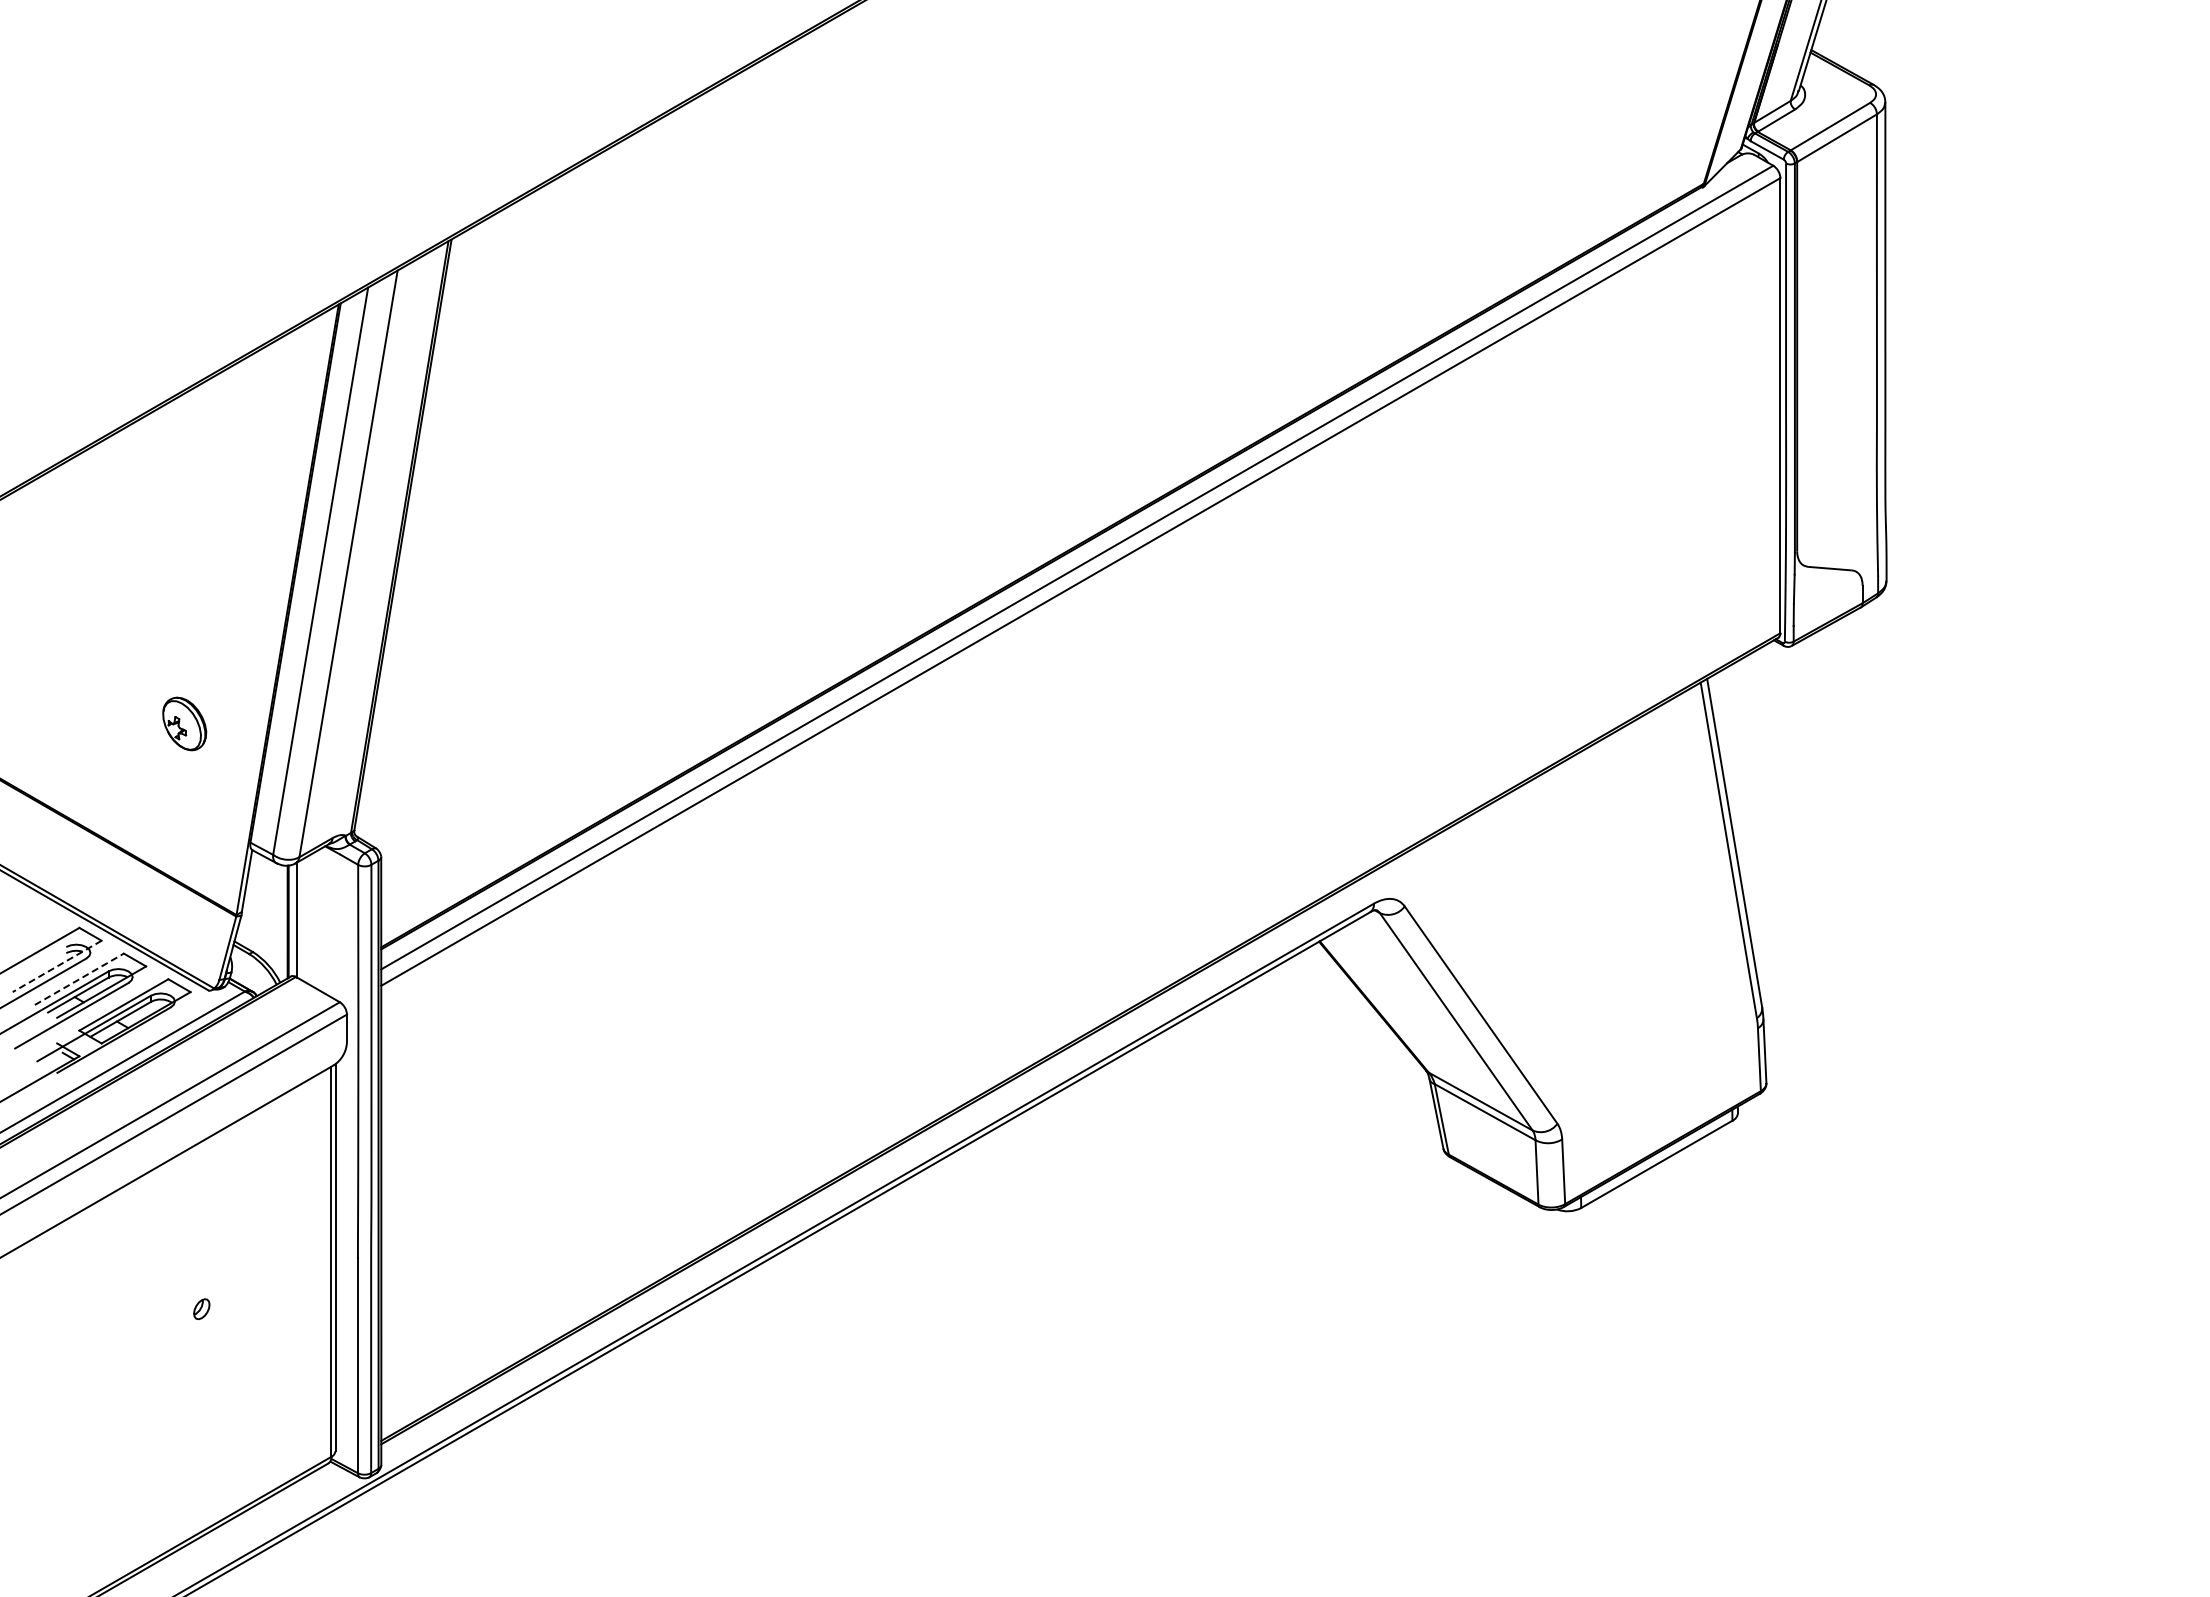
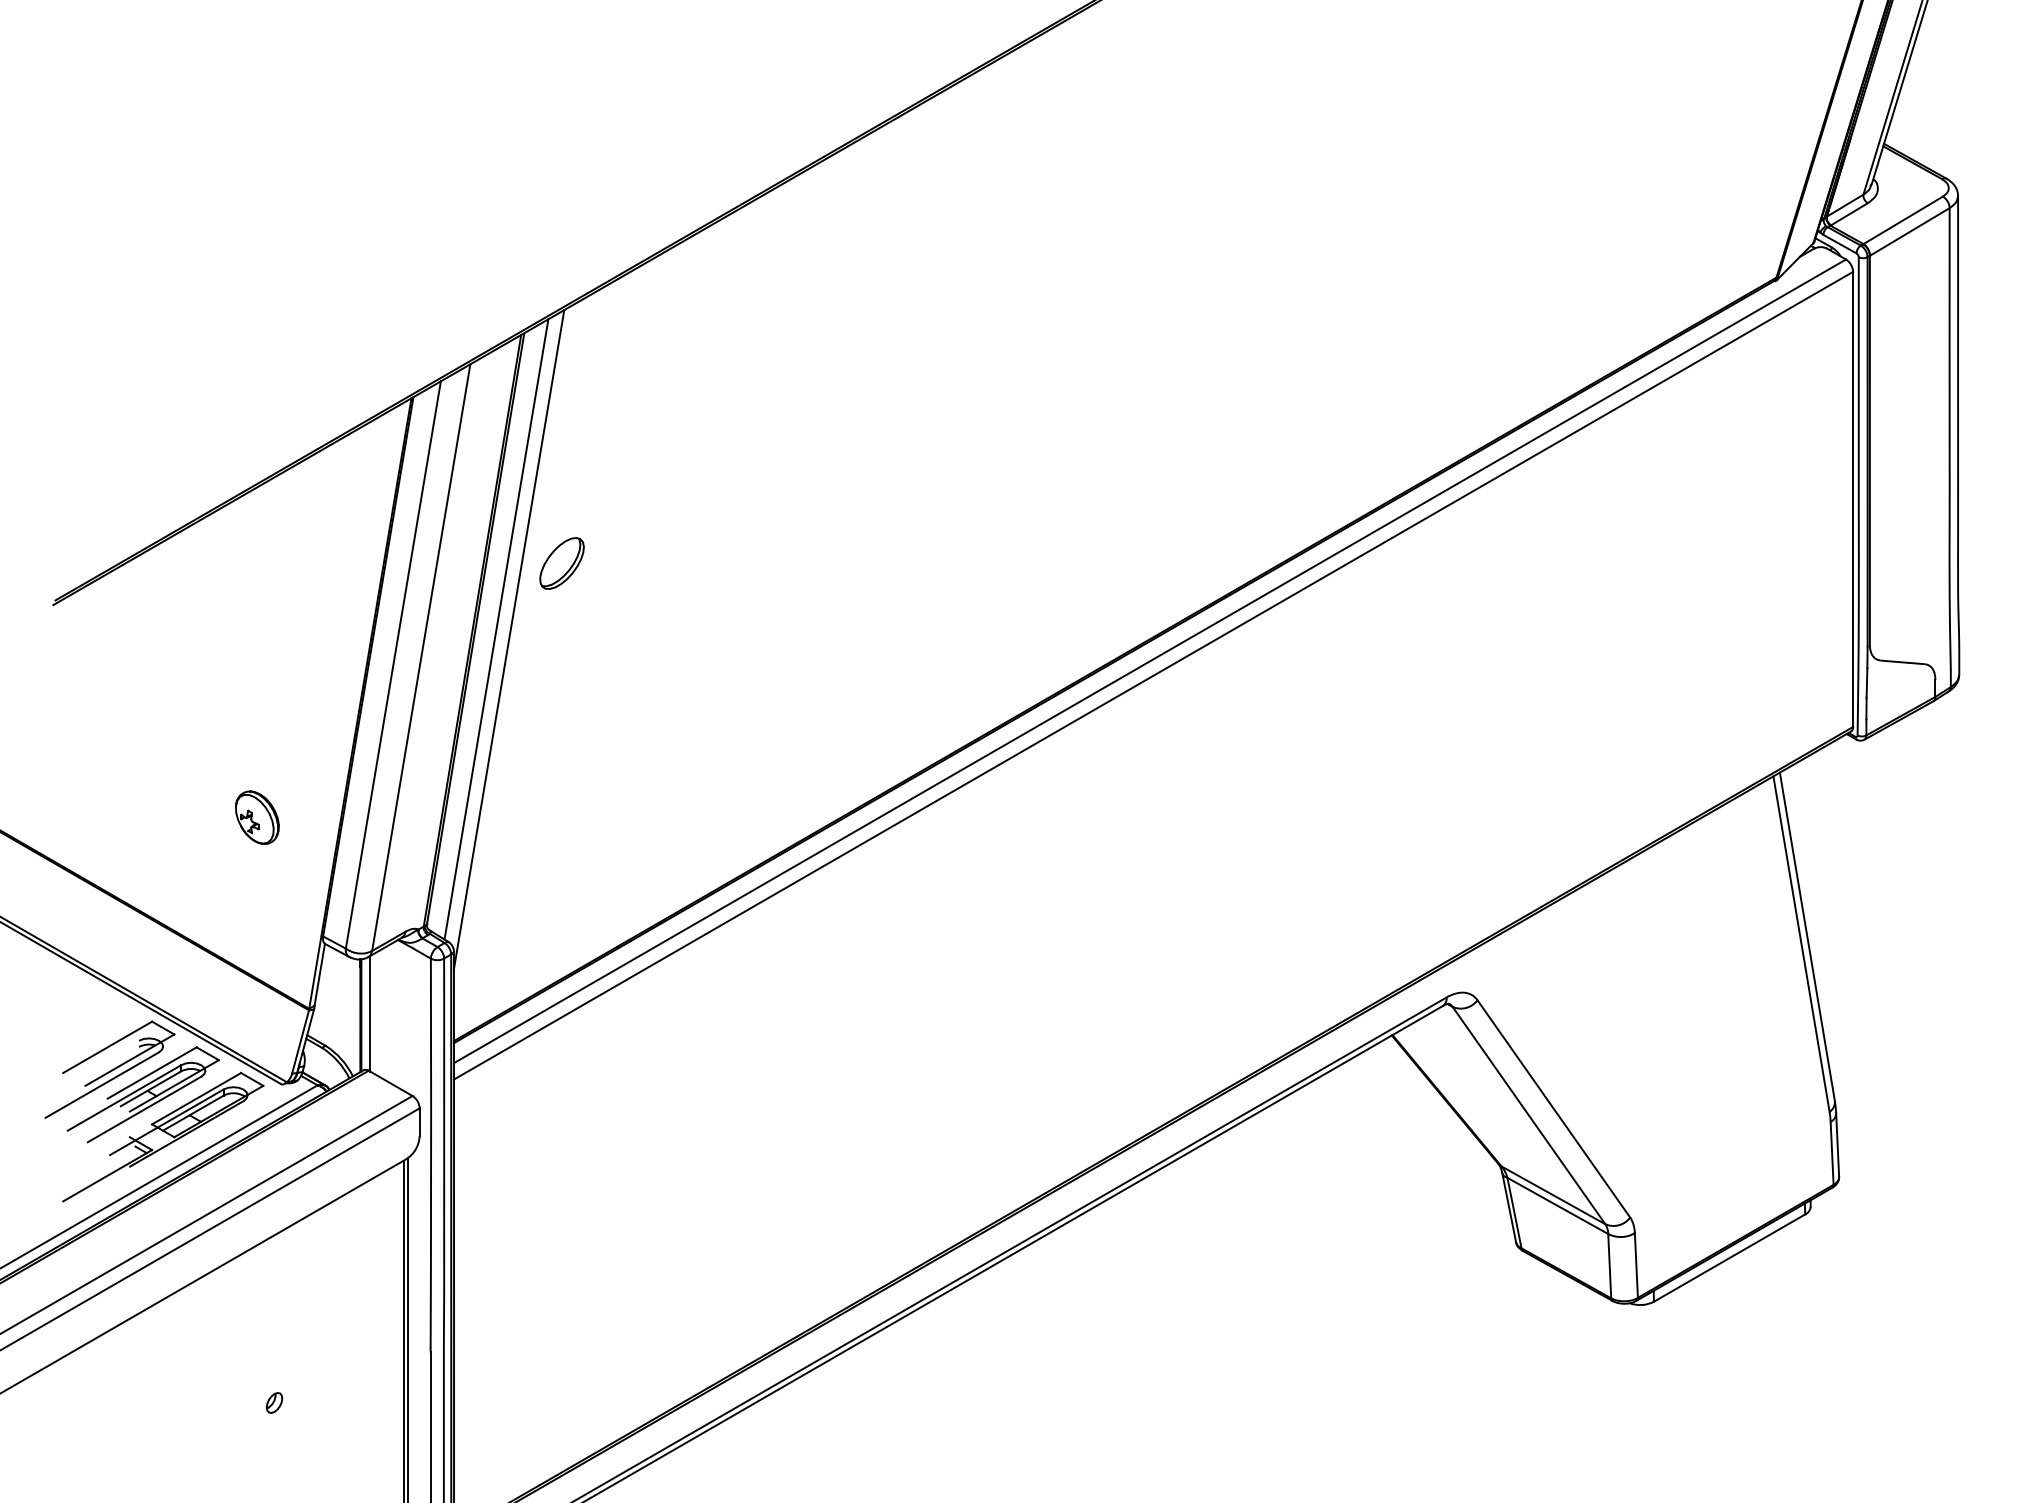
part: (489, 469) -> (562, 563), added
line: (423, 535) -> (496, 629), added
line: (436, 545) -> (509, 639), added
line: (56, 966) -> (129, 1060), dashed -> solid
line: (79, 979) -> (152, 1073), dashed -> solid

